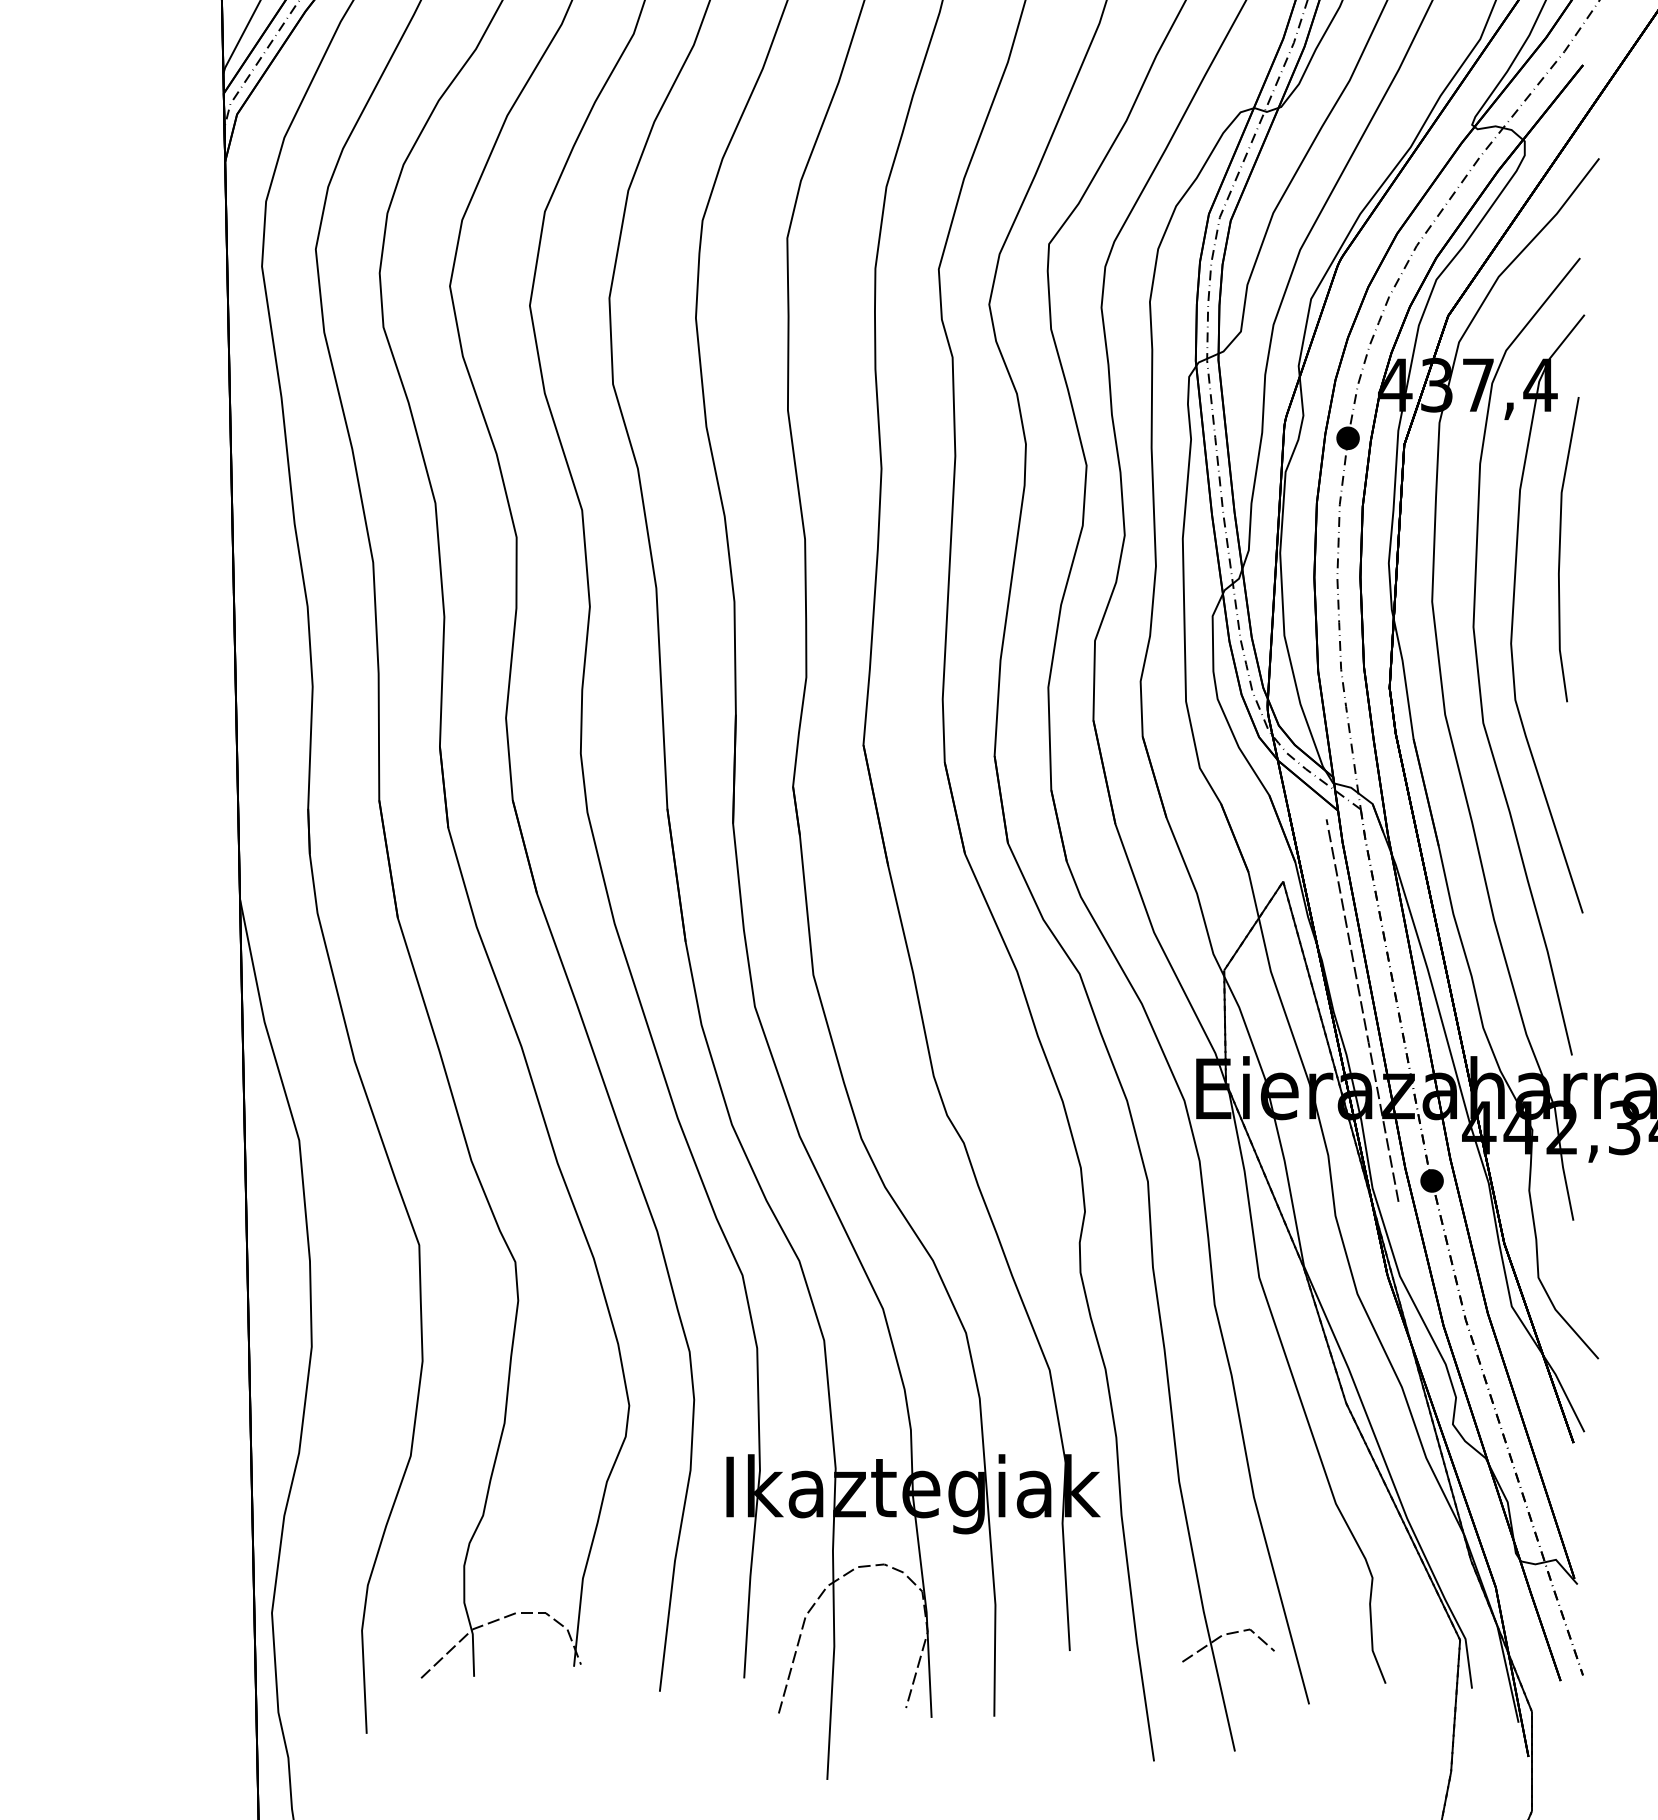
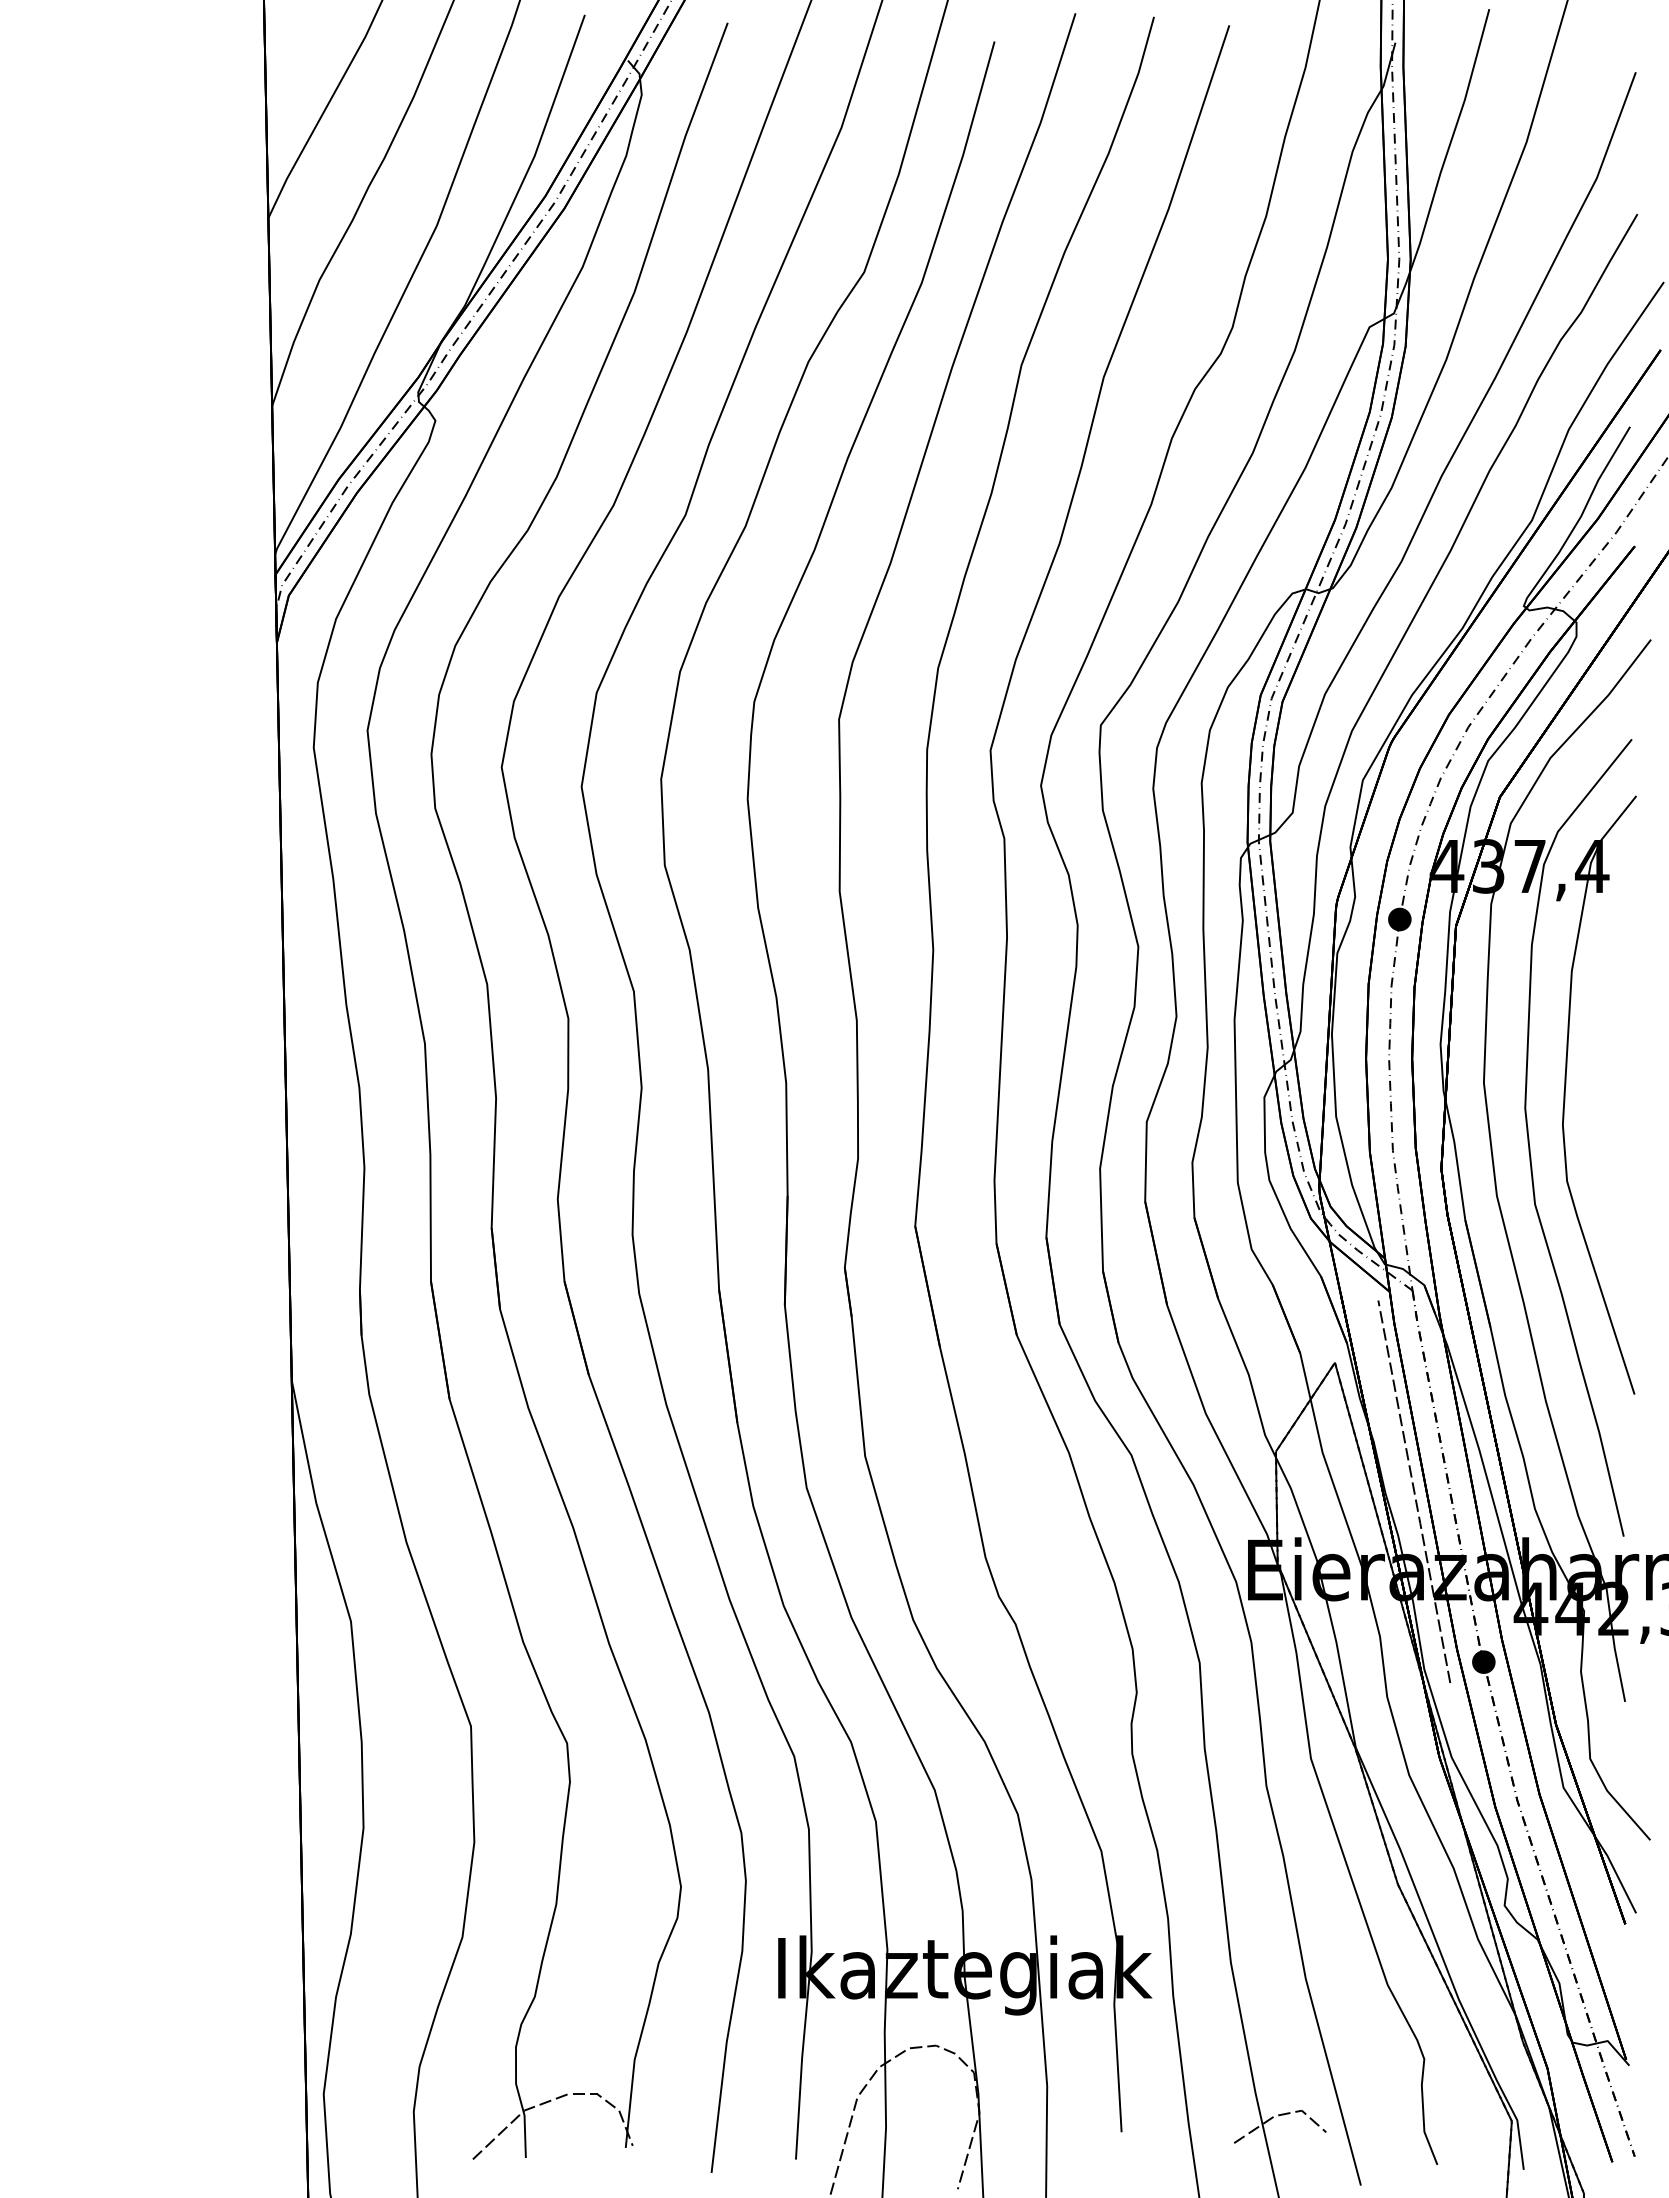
line: (1560, 549) -> (1612, 1030), removed

